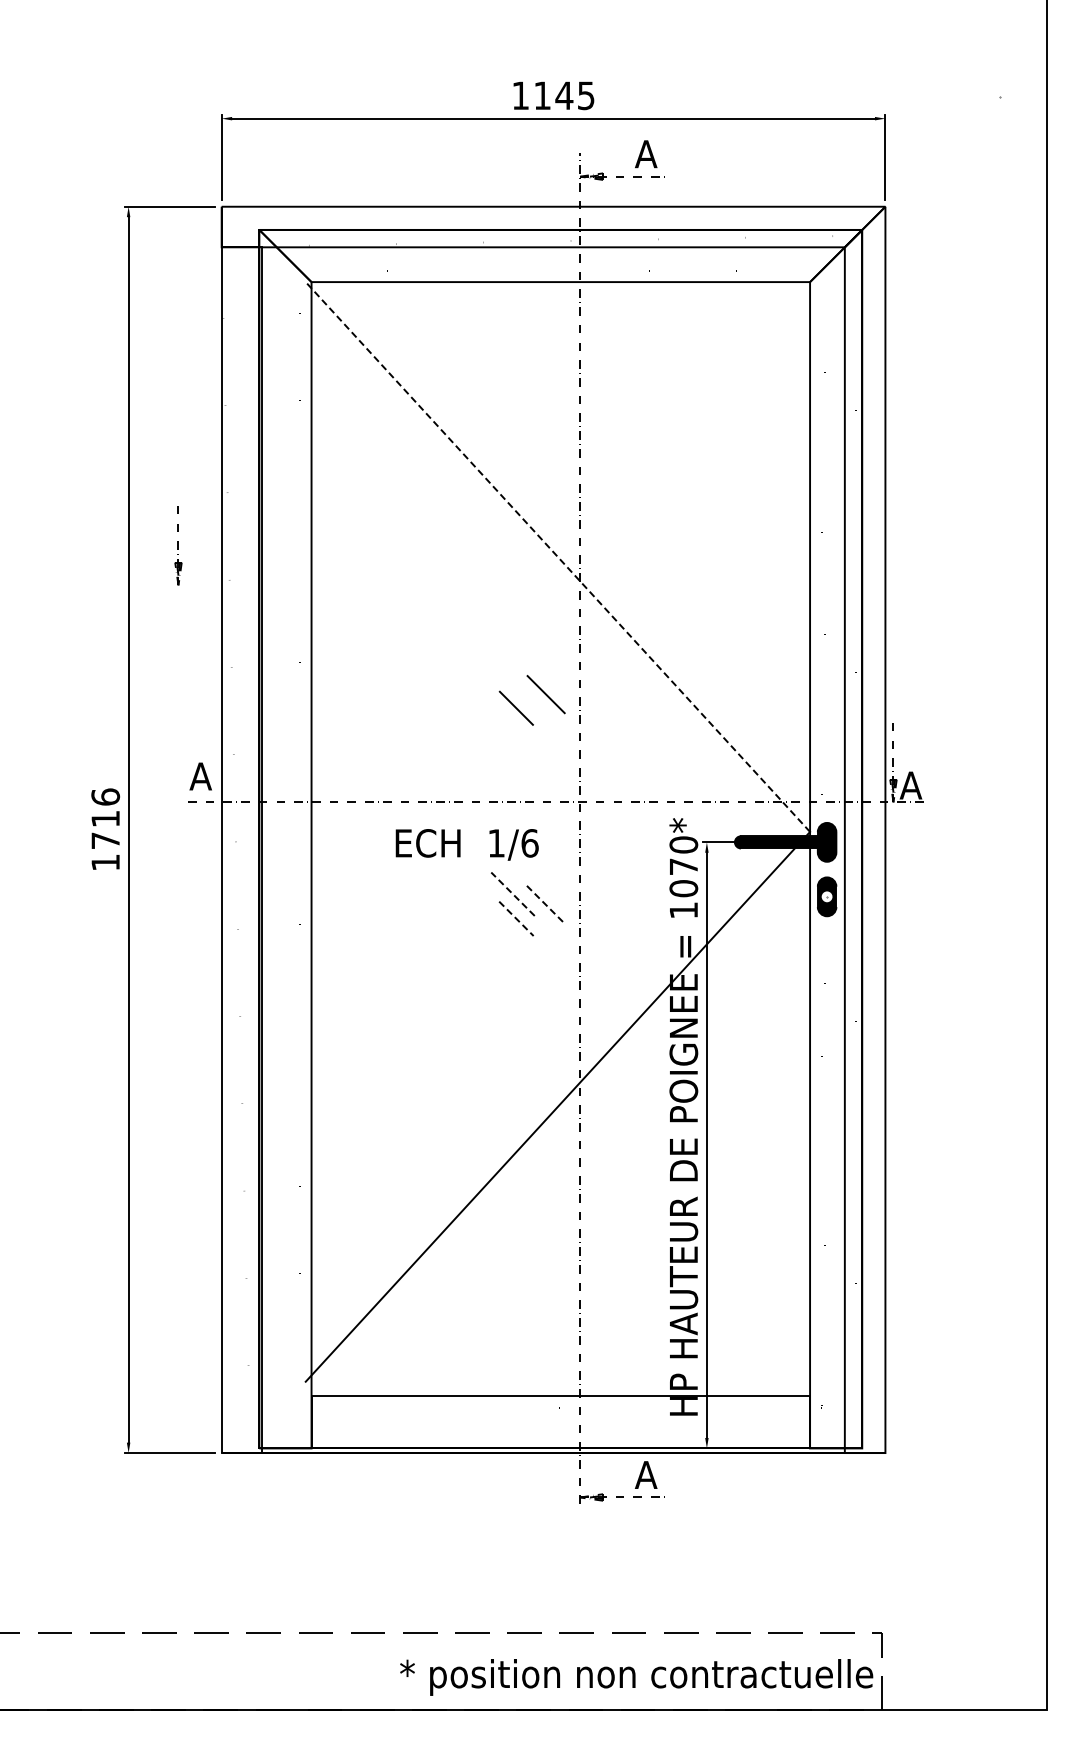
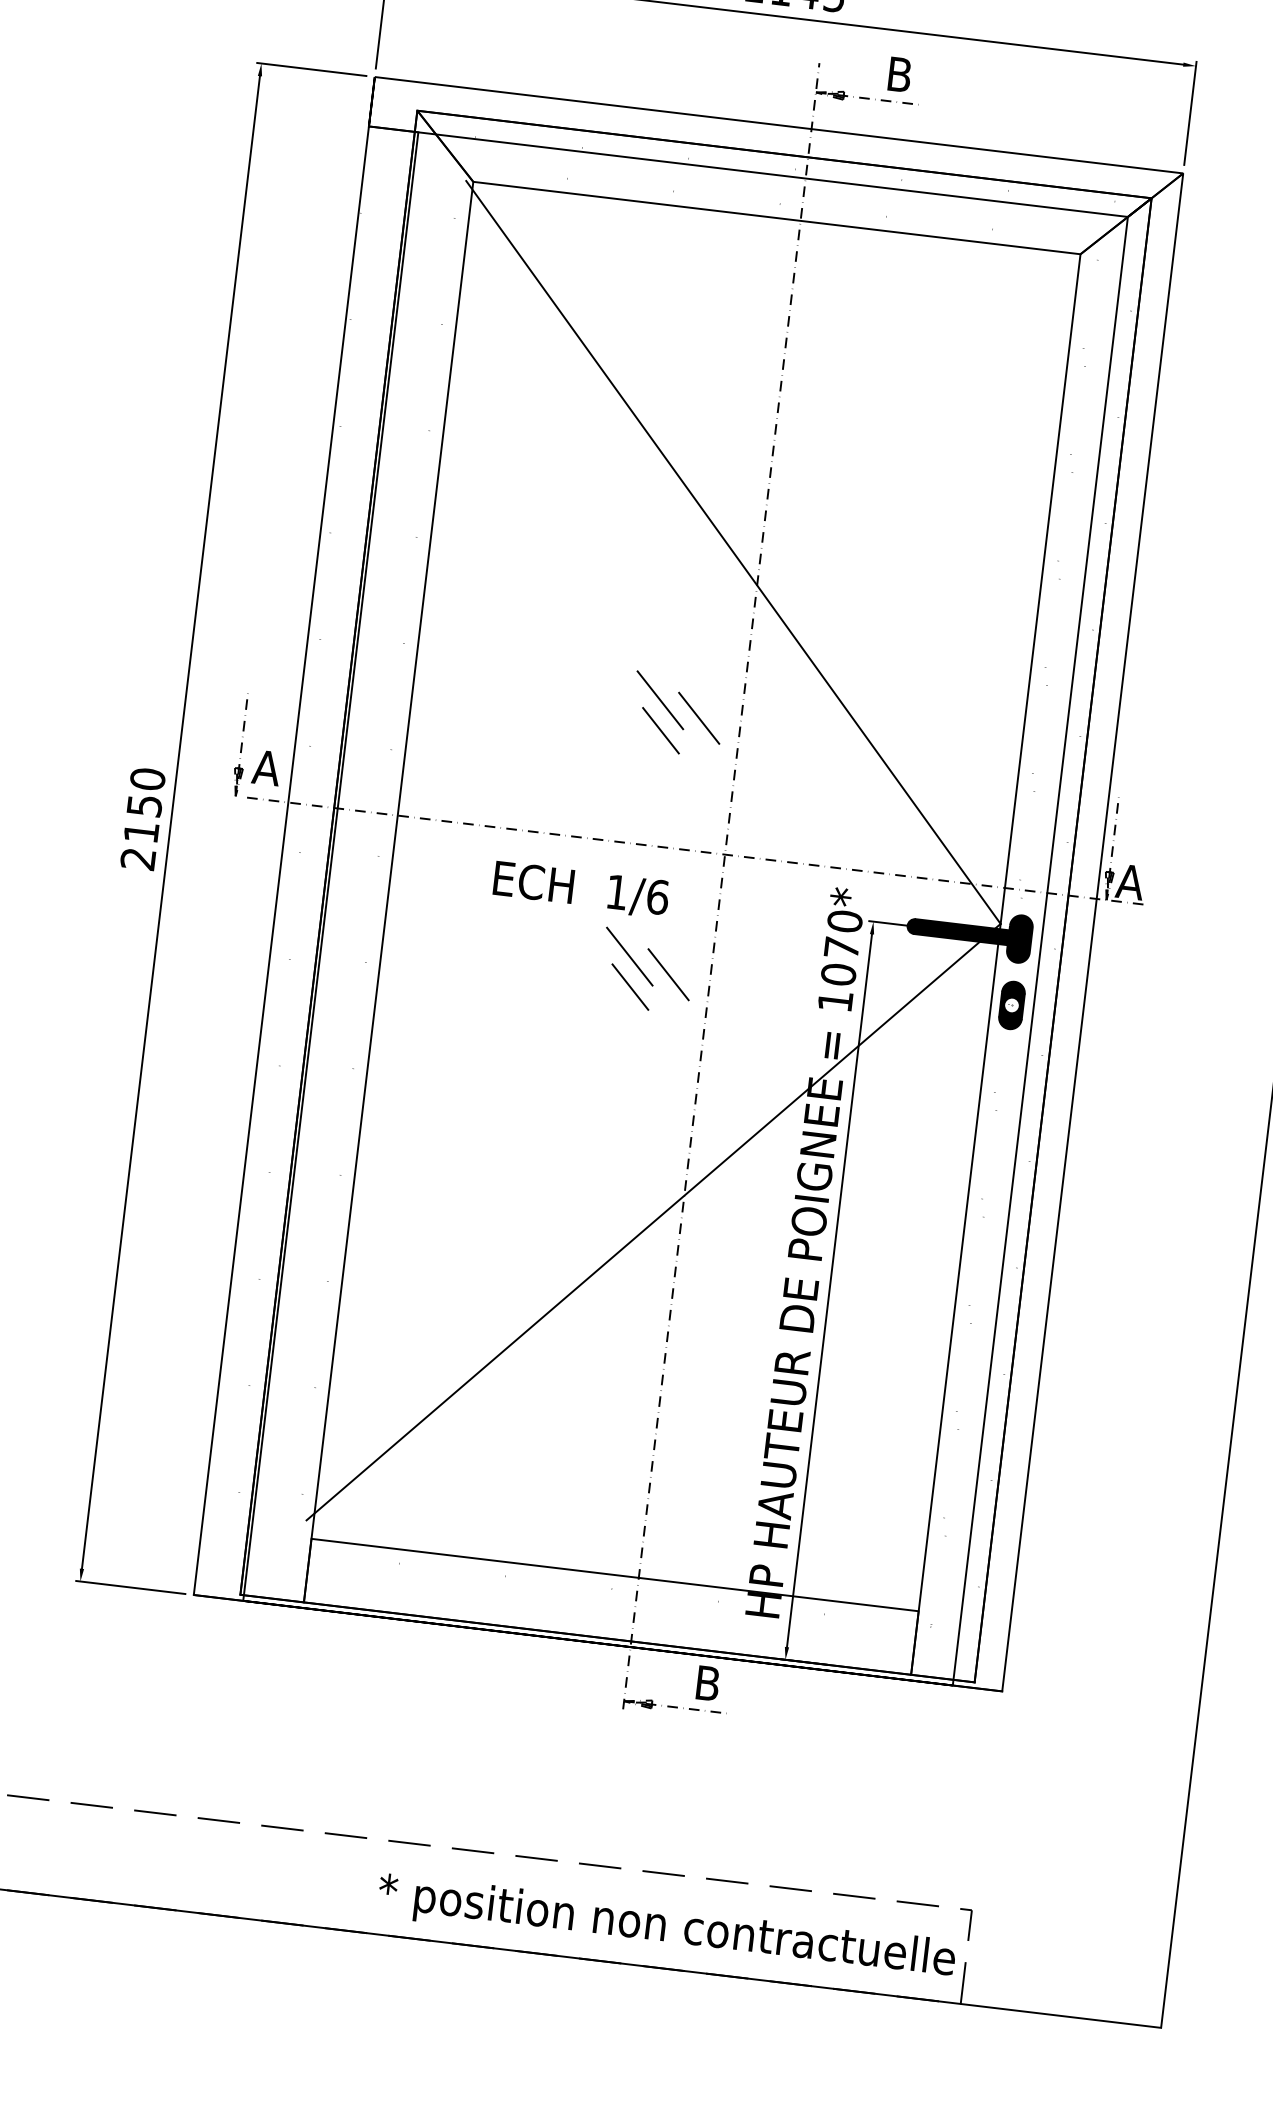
text: (646, 154) -> (899, 75), A -> B
part: (178, 545) -> (241, 747), moved
line: (557, 556) -> (733, 551), dashed -> solid
line: (512, 683) -> (659, 699), added
text: (105, 829) -> (142, 818), 1716 -> 2150
line: (513, 894) -> (630, 957), dashed -> solid
line: (546, 905) -> (668, 975), dashed -> solid
line: (516, 919) -> (630, 987), dashed -> solid
text: (645, 1474) -> (706, 1682), A -> B

